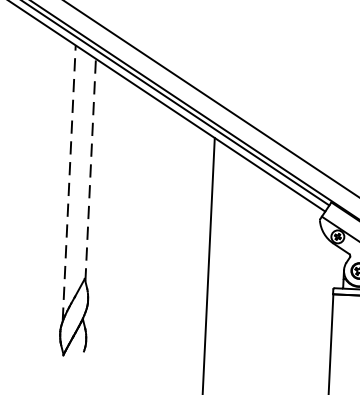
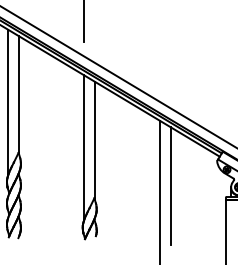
line: (90, 169) -> (94, 140), dashed -> solid
line: (68, 183) -> (83, 148), dashed -> solid
line: (229, 263) -> (170, 186), added

